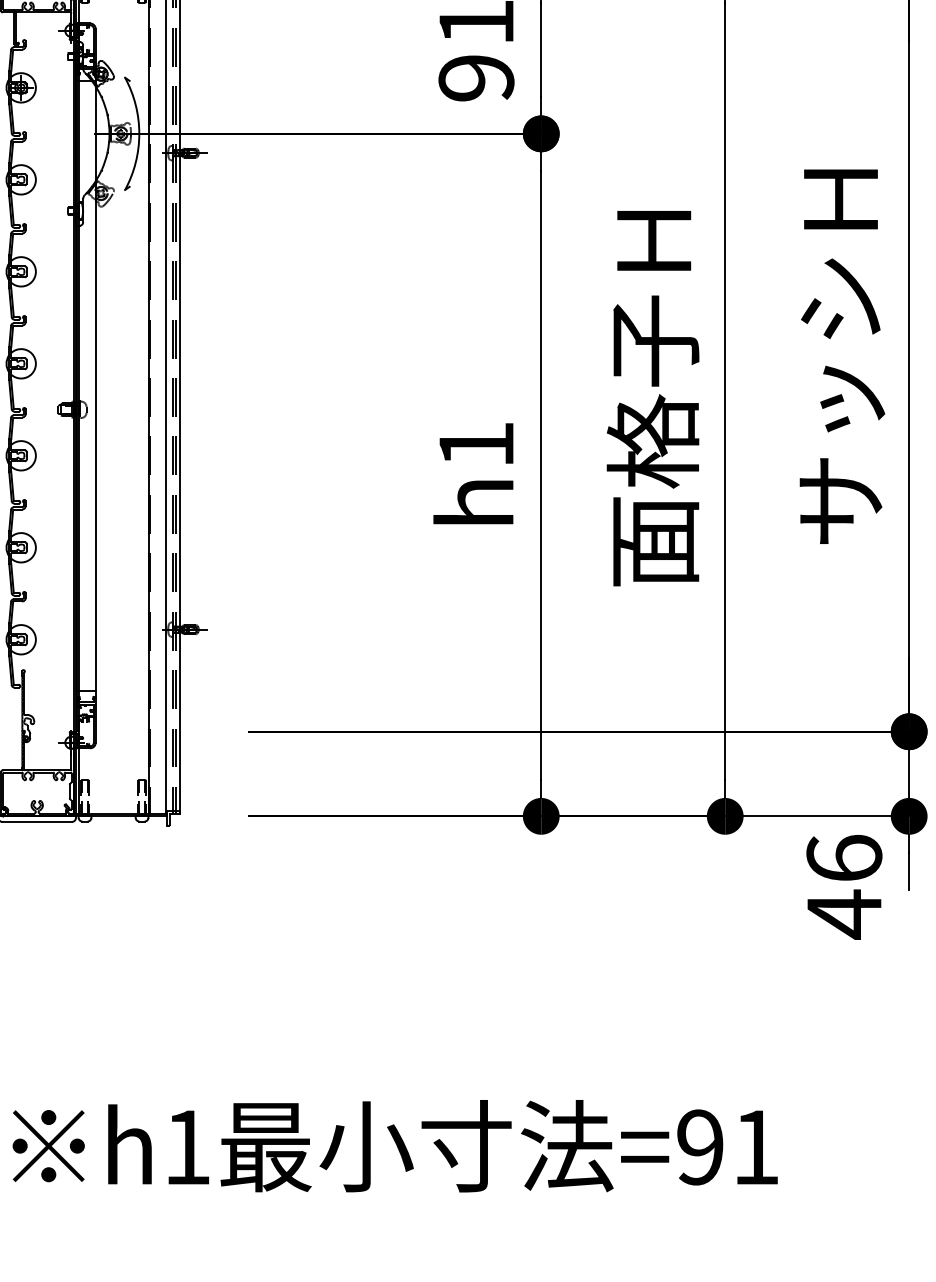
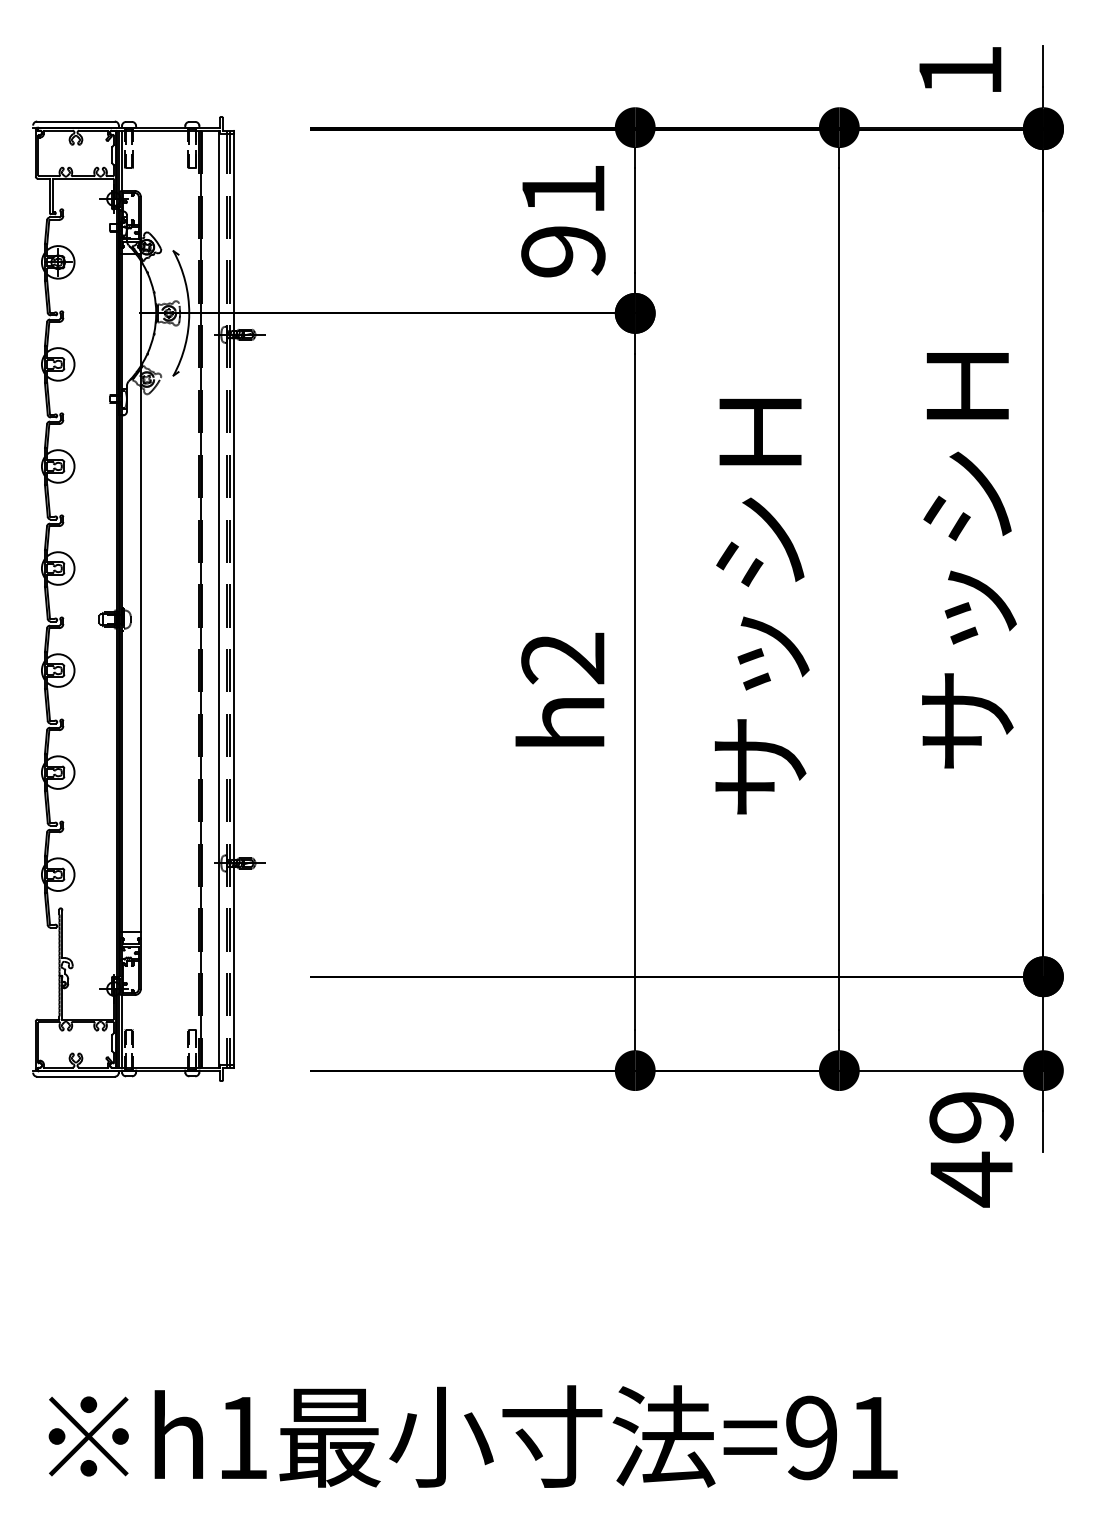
text: (653, 440) -> (759, 653), 面格子Ｈ -> サッシＨ
text: (475, 444) -> (562, 658), h1 -> h2
text: (844, 858) -> (971, 1117), 46 -> 49

